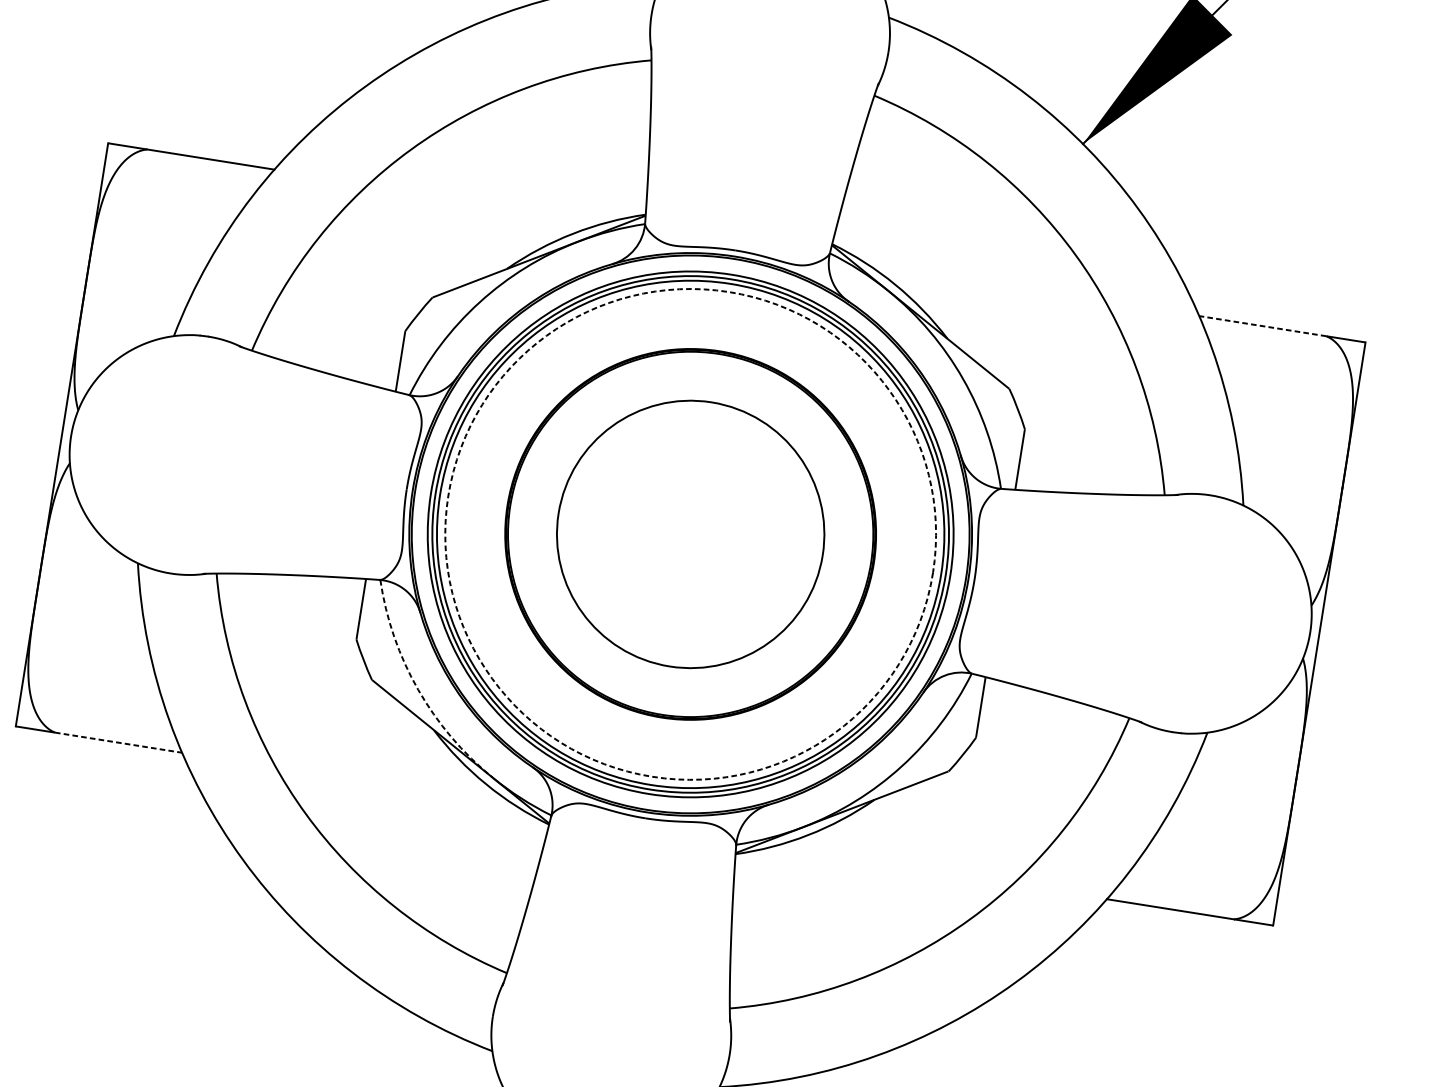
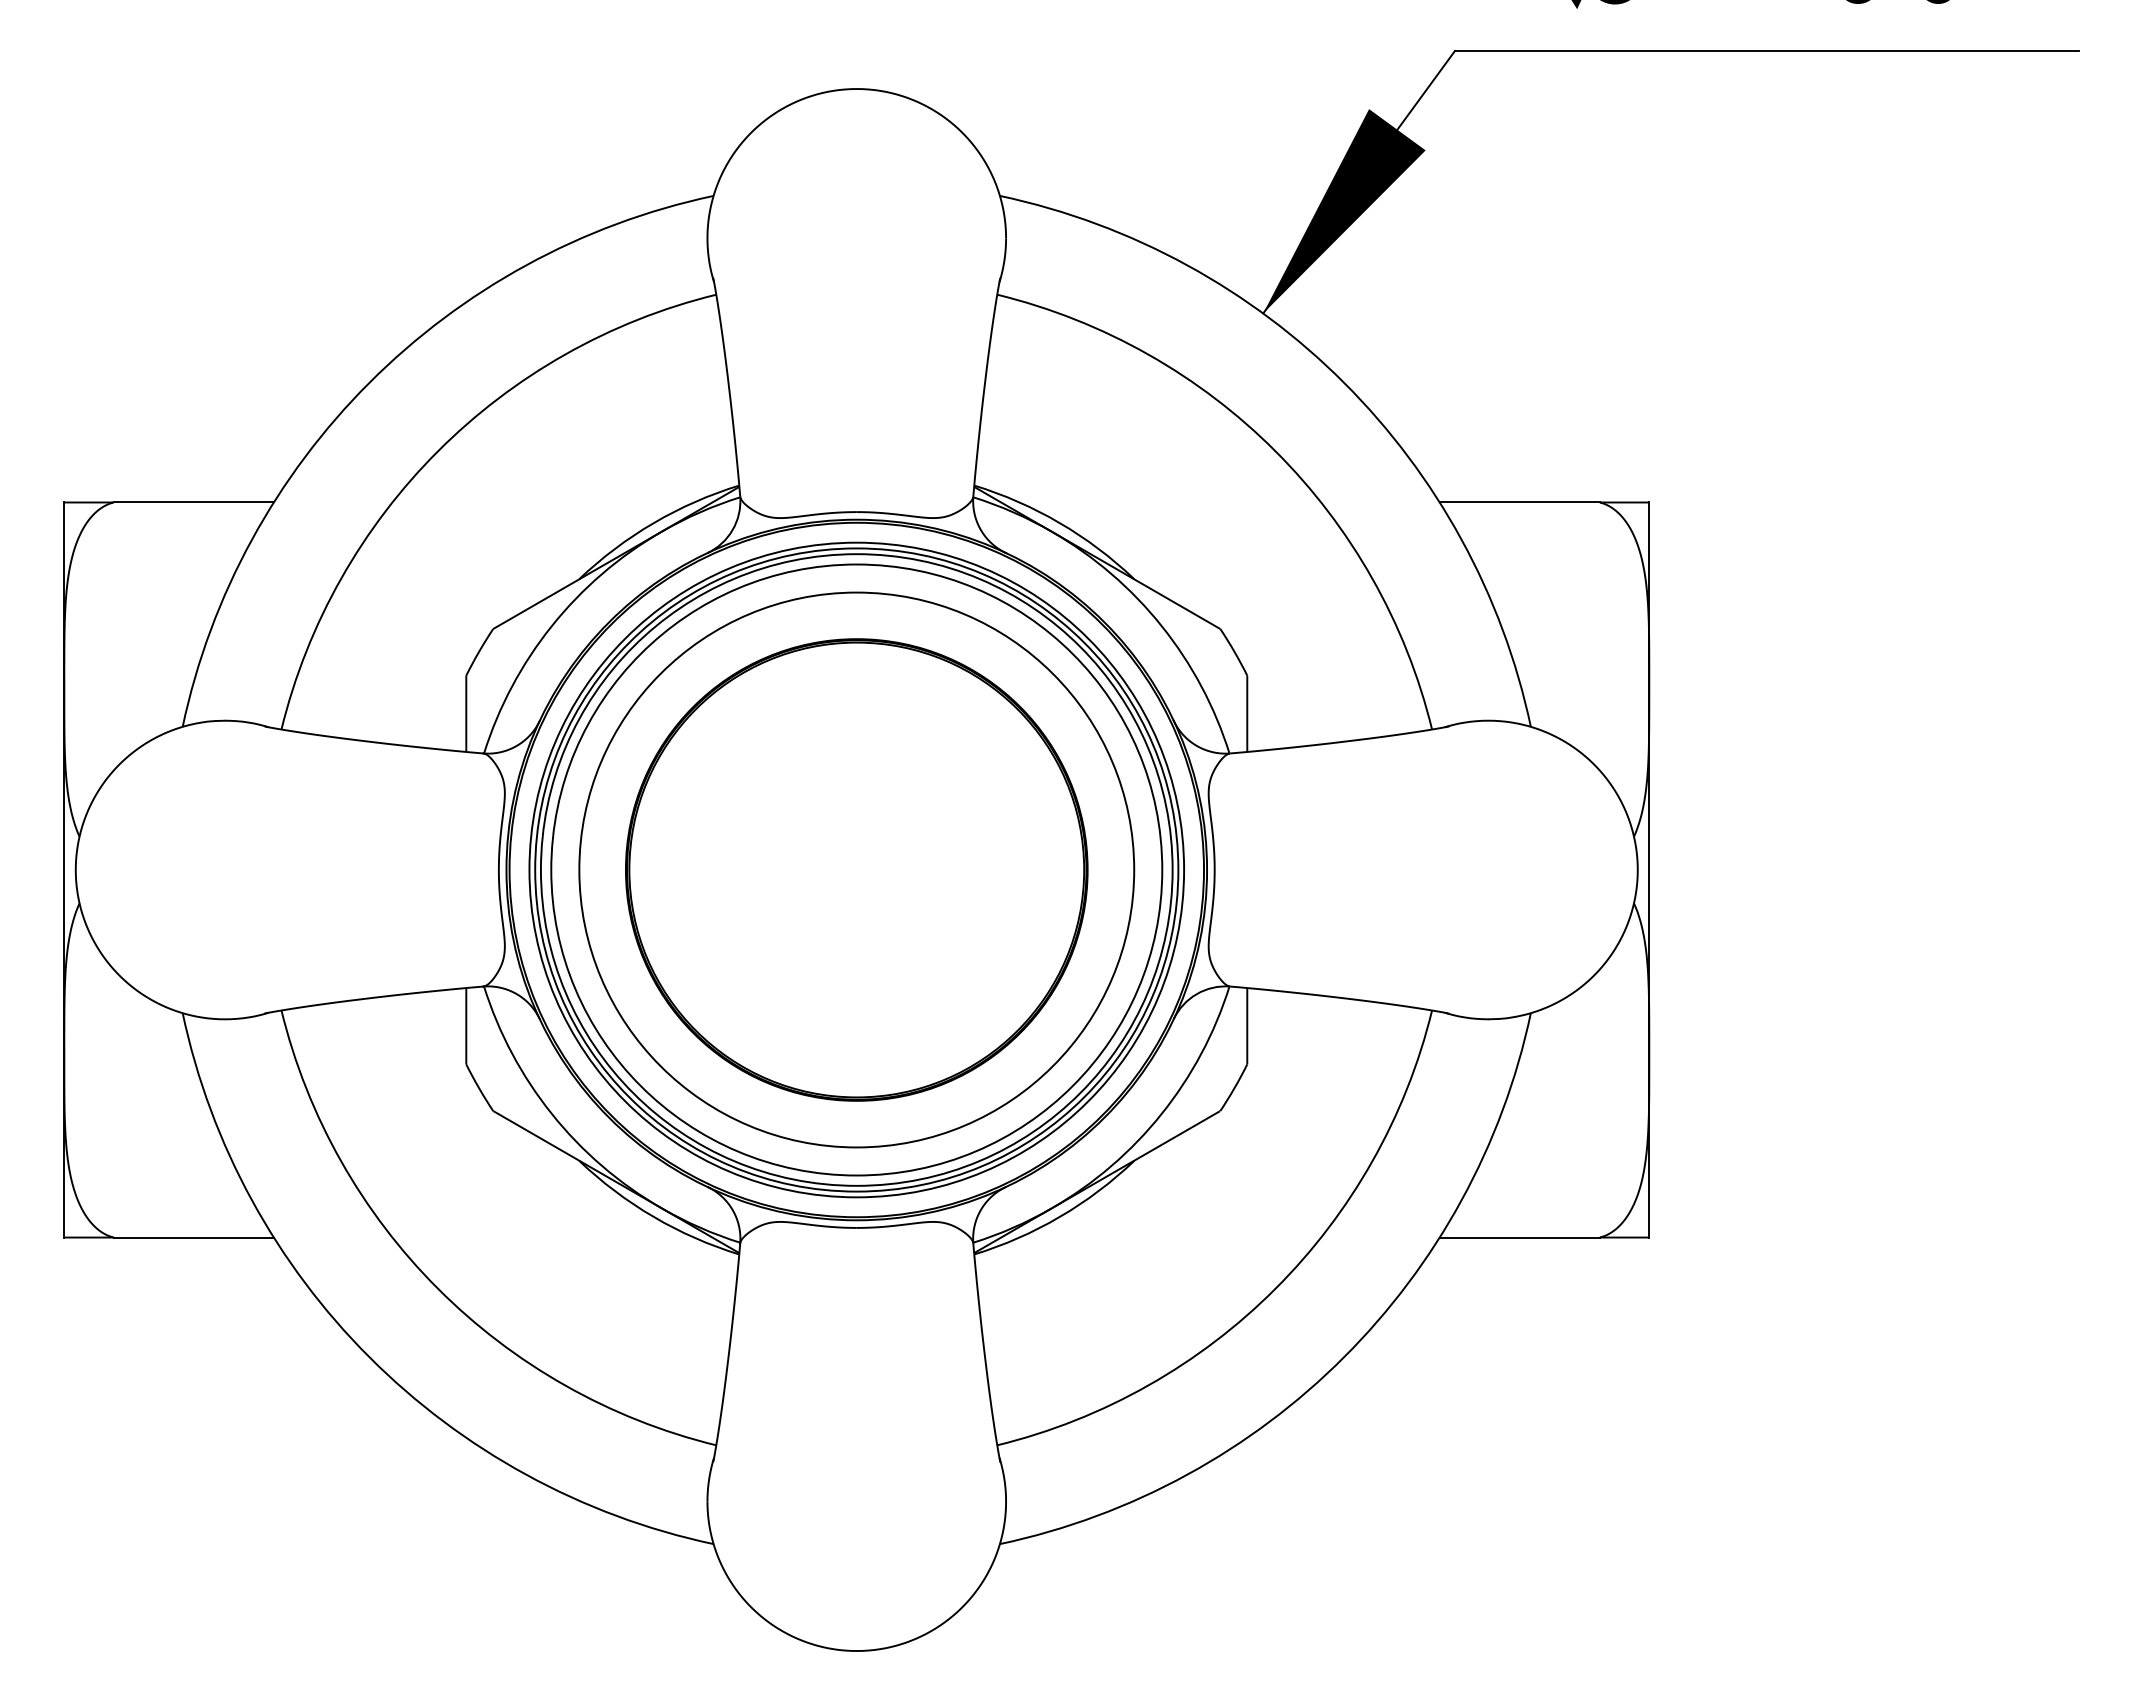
line: (1262, 326) -> (1519, 502), dashed -> solid
circle: (690, 533) -> (856, 869), dashed -> solid
circle: (690, 533) -> (856, 869), size x1.67
arc: (417, 690) -> (551, 1114), dashed -> solid
line: (119, 742) -> (194, 1237), dashed -> solid

